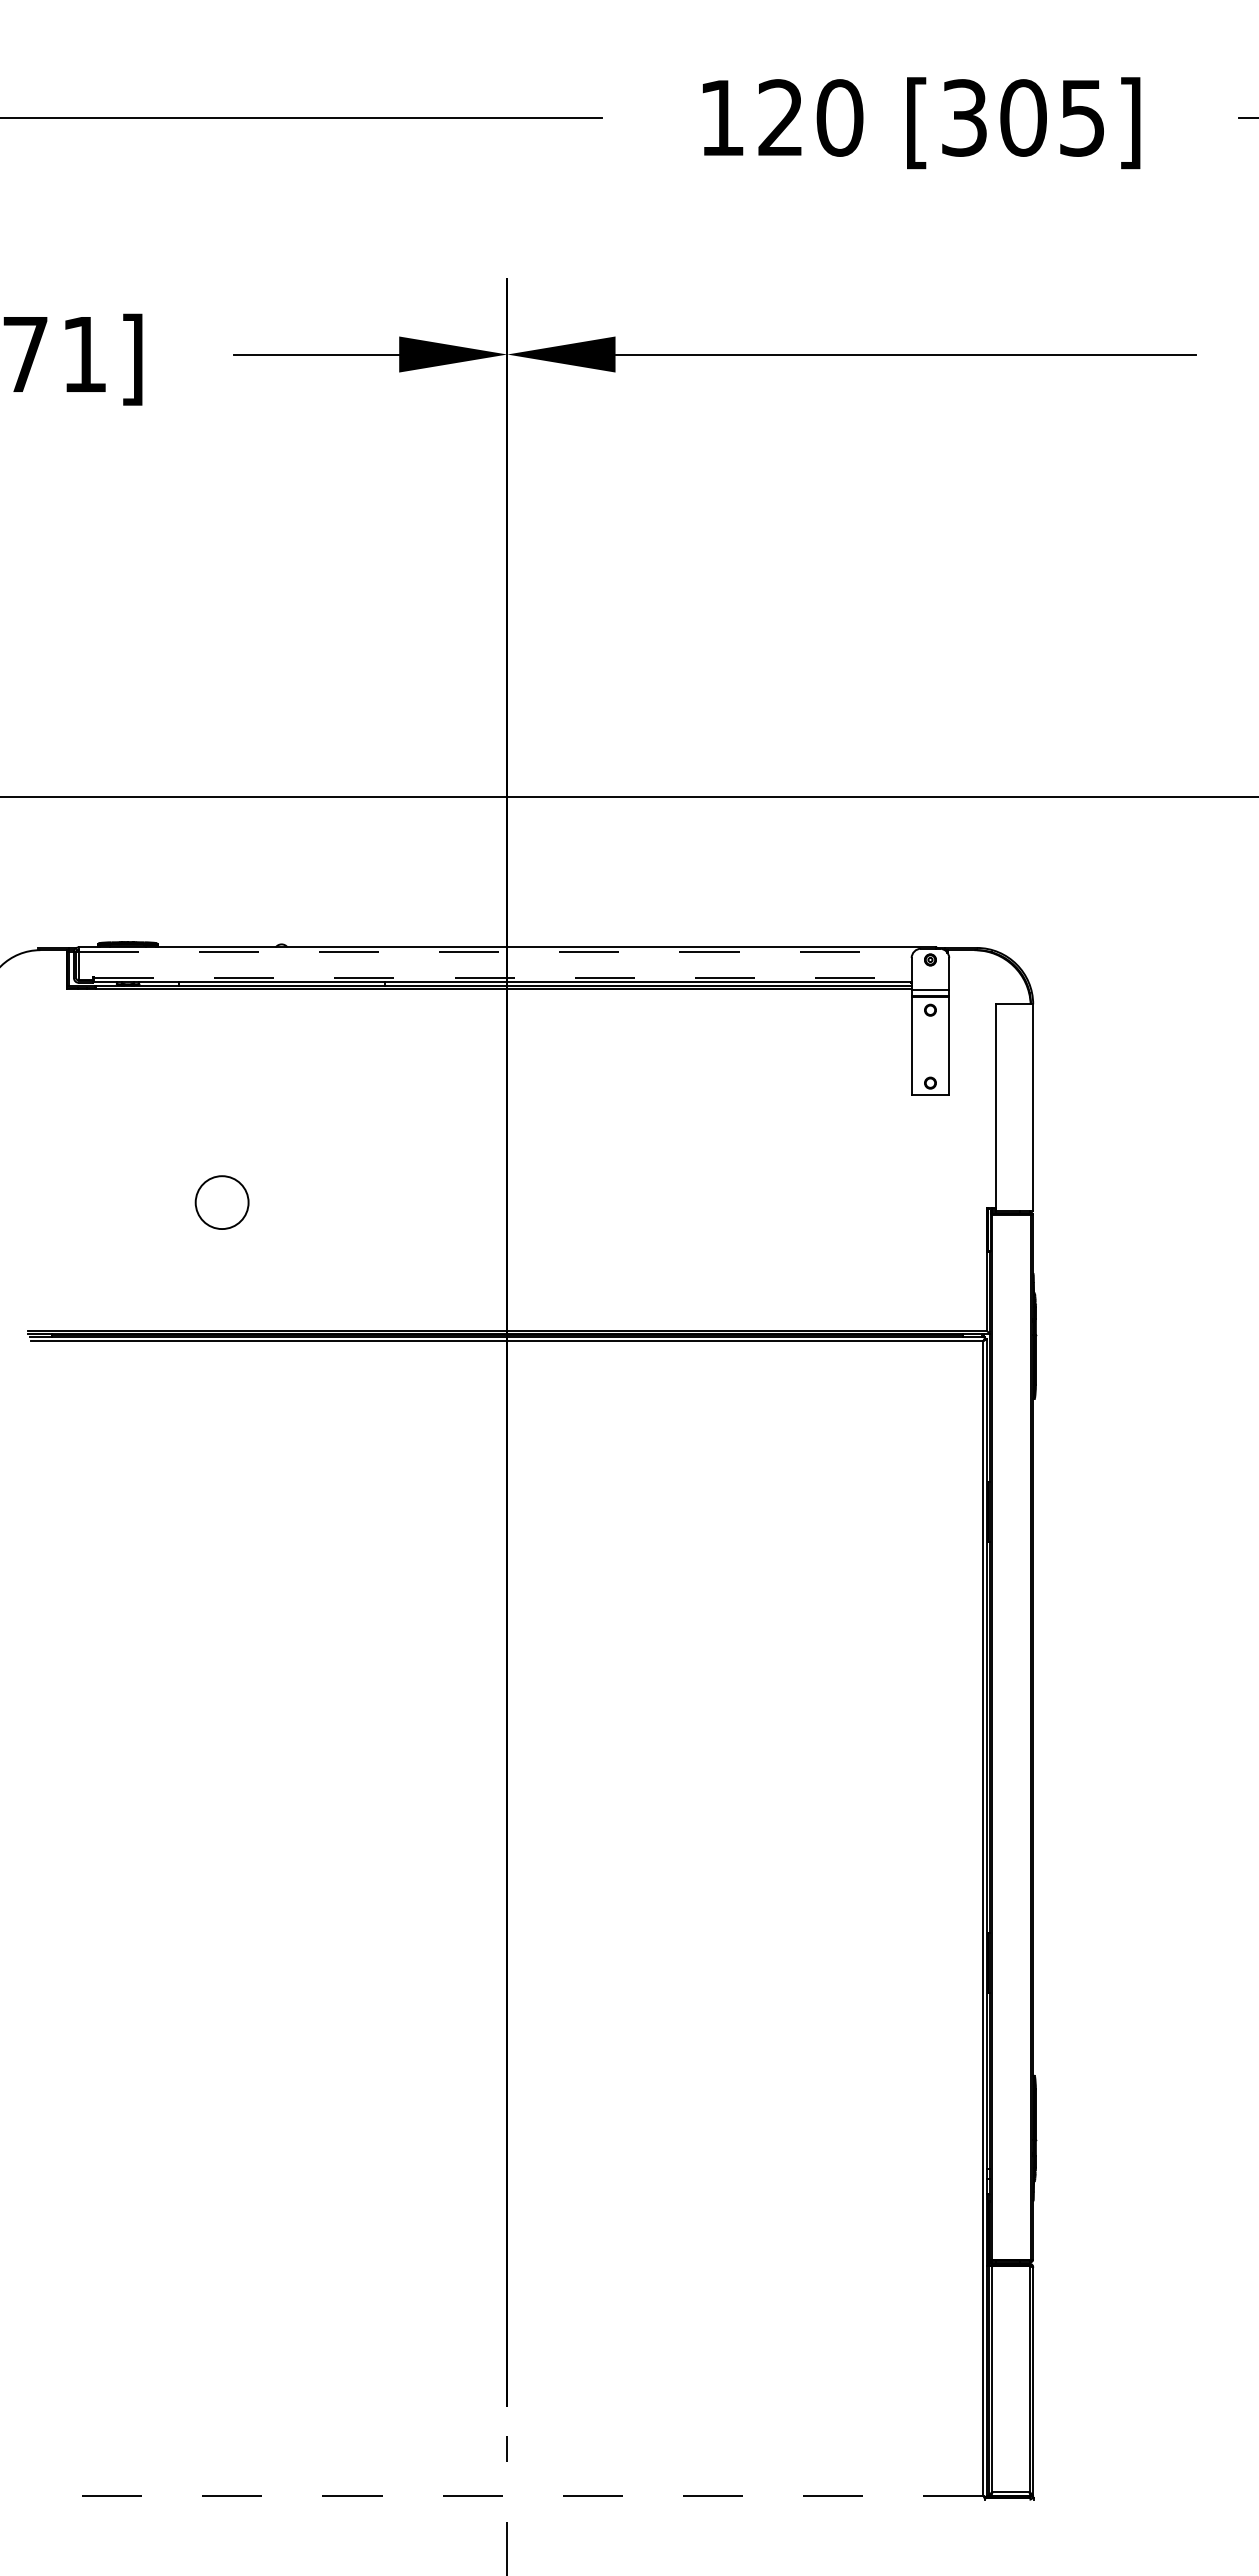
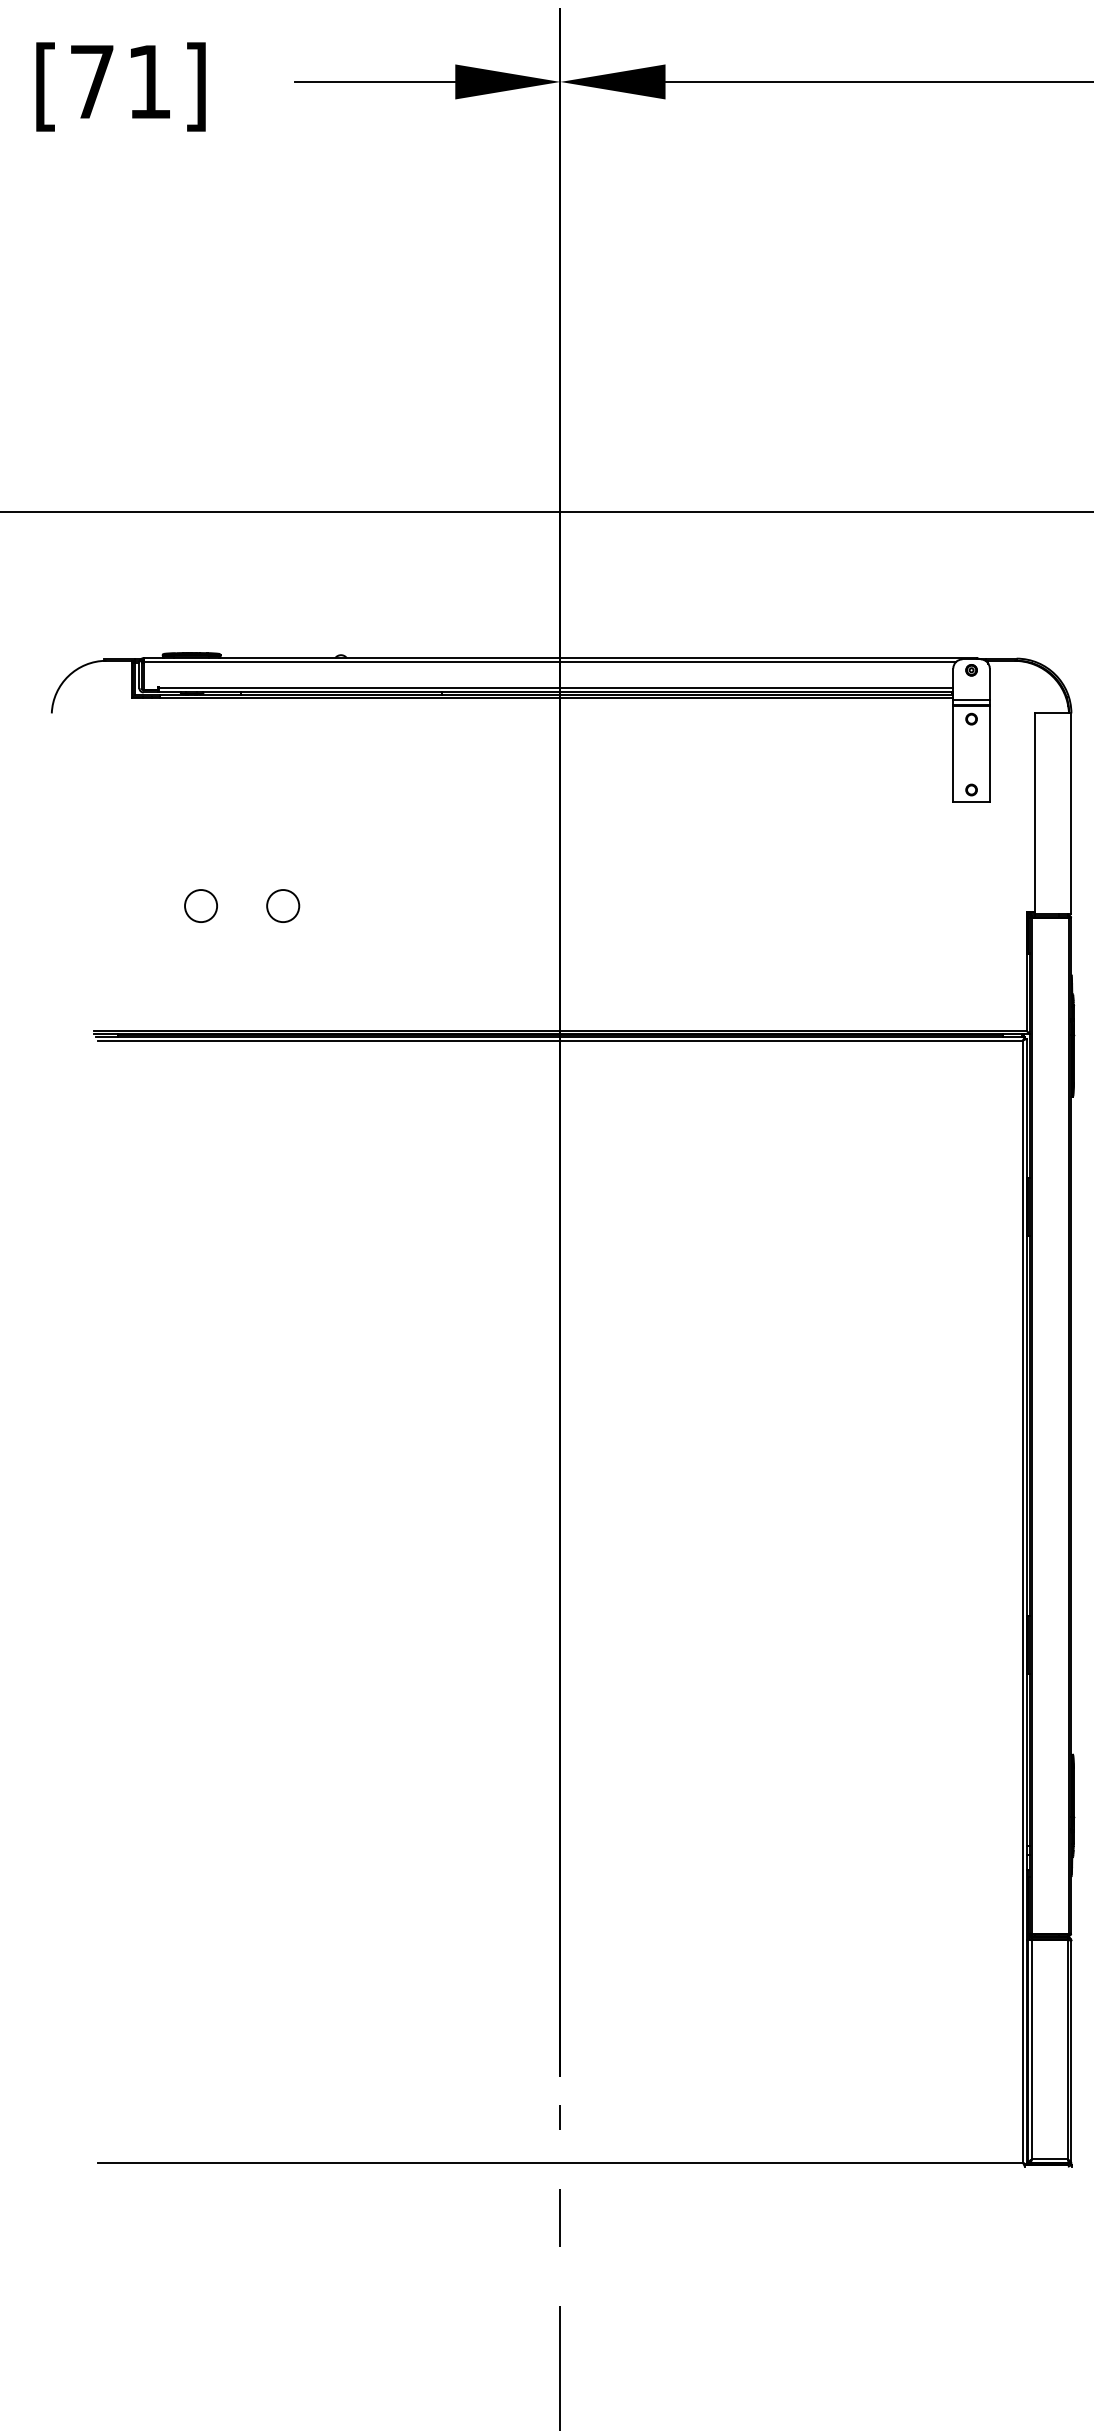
line: (496, 951) -> (549, 662), dashed -> solid
line: (502, 977) -> (555, 687), dashed -> solid
circle: (137, 1202) -> (200, 906), added
circle: (221, 1202) -> (282, 906), size x0.62
line: (506, 2495) -> (559, 2162), dashed -> solid

